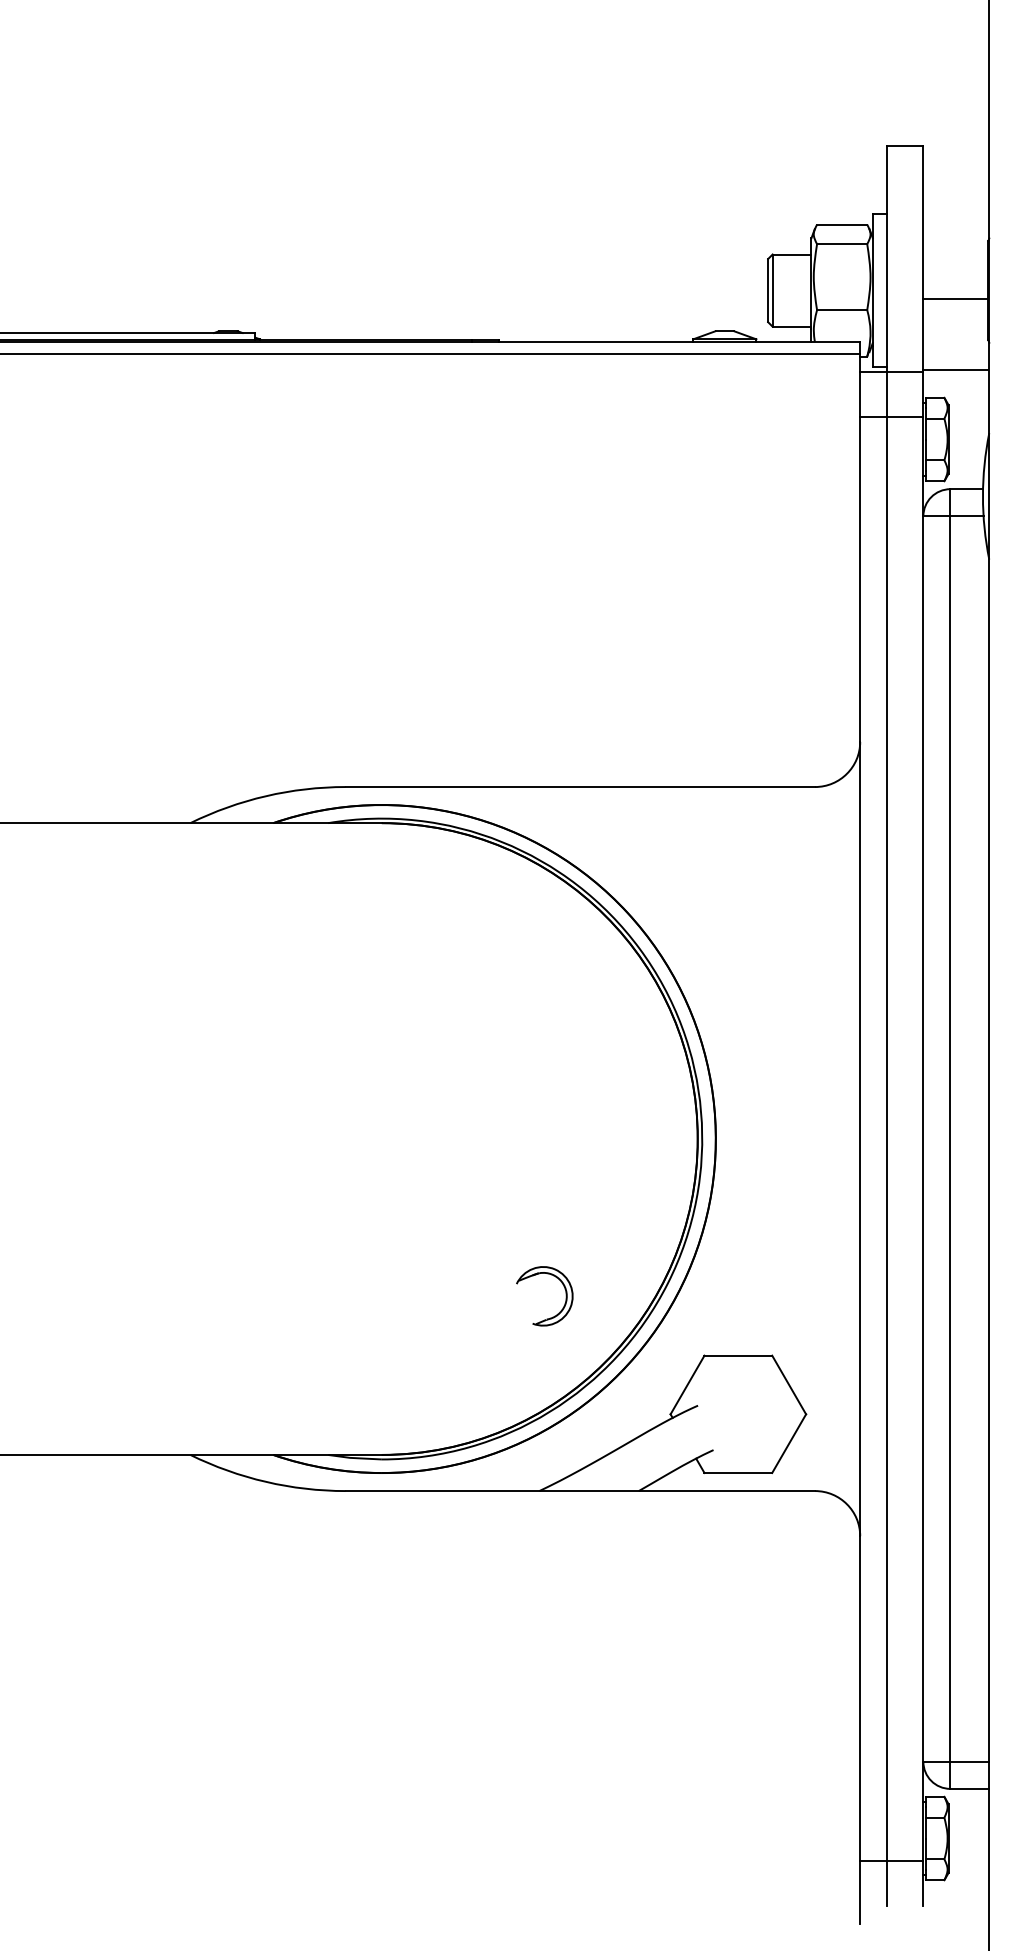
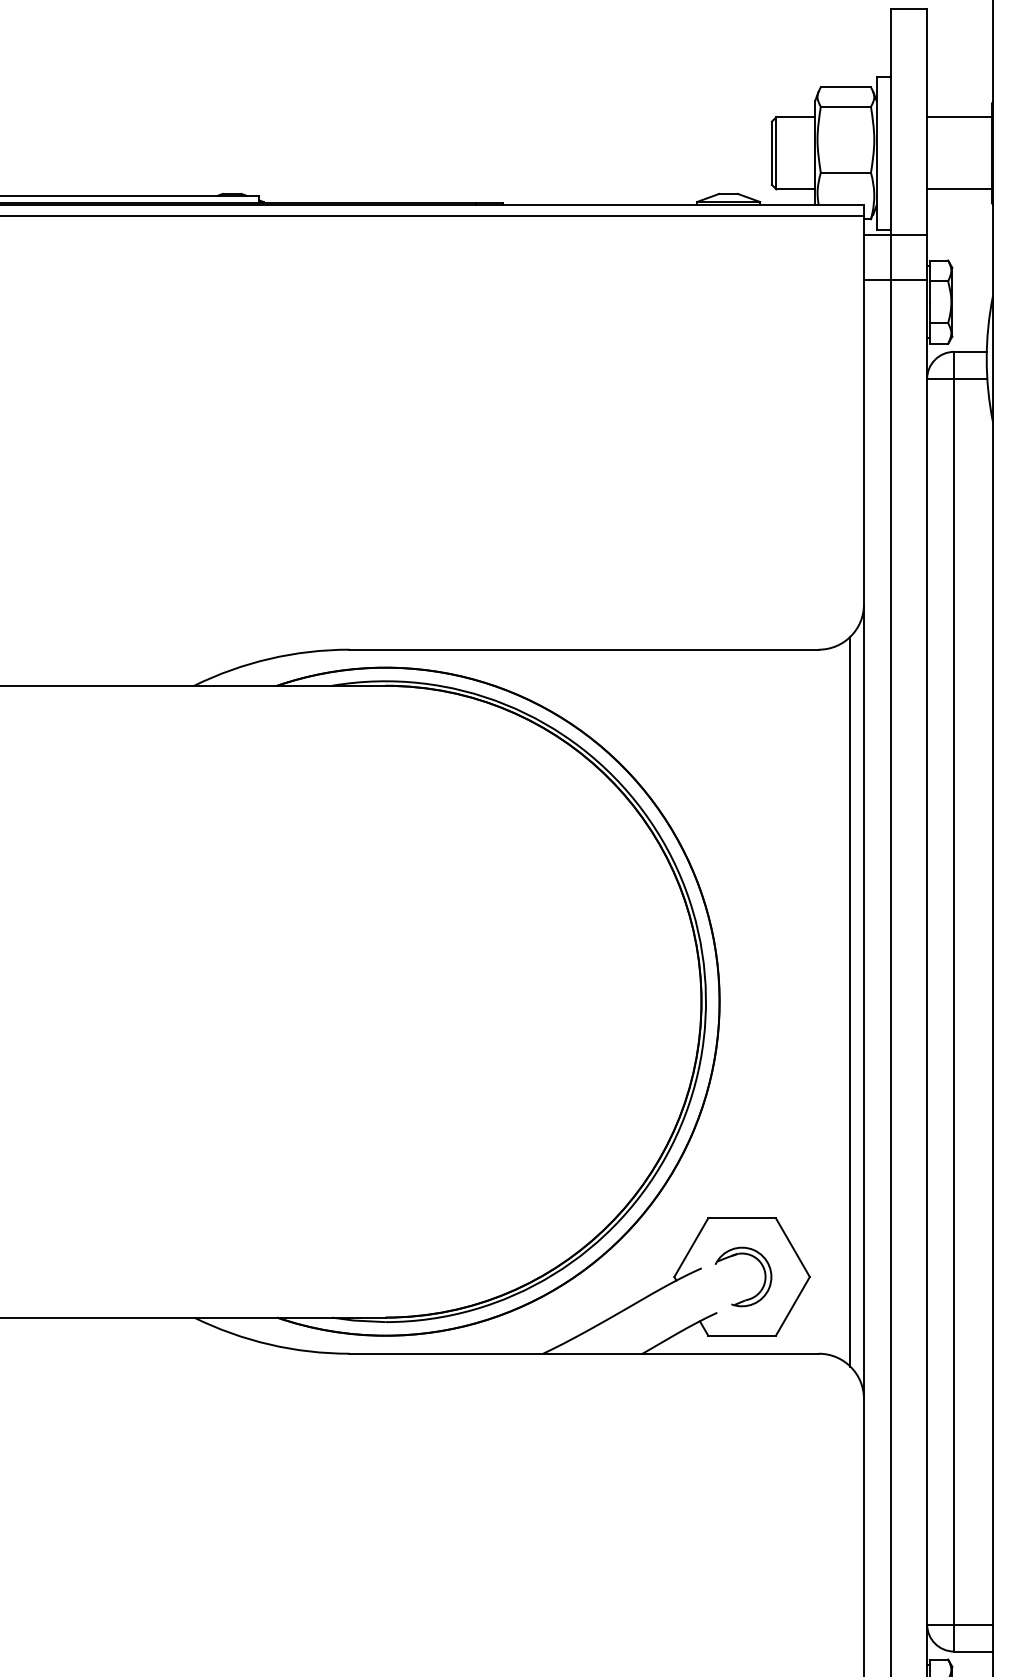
line: (955, 298) -> (959, 117), moved
line: (955, 369) -> (959, 189), moved
line: (846, 1138) -> (850, 1001), added
part: (565, 1296) -> (764, 1277), moved

